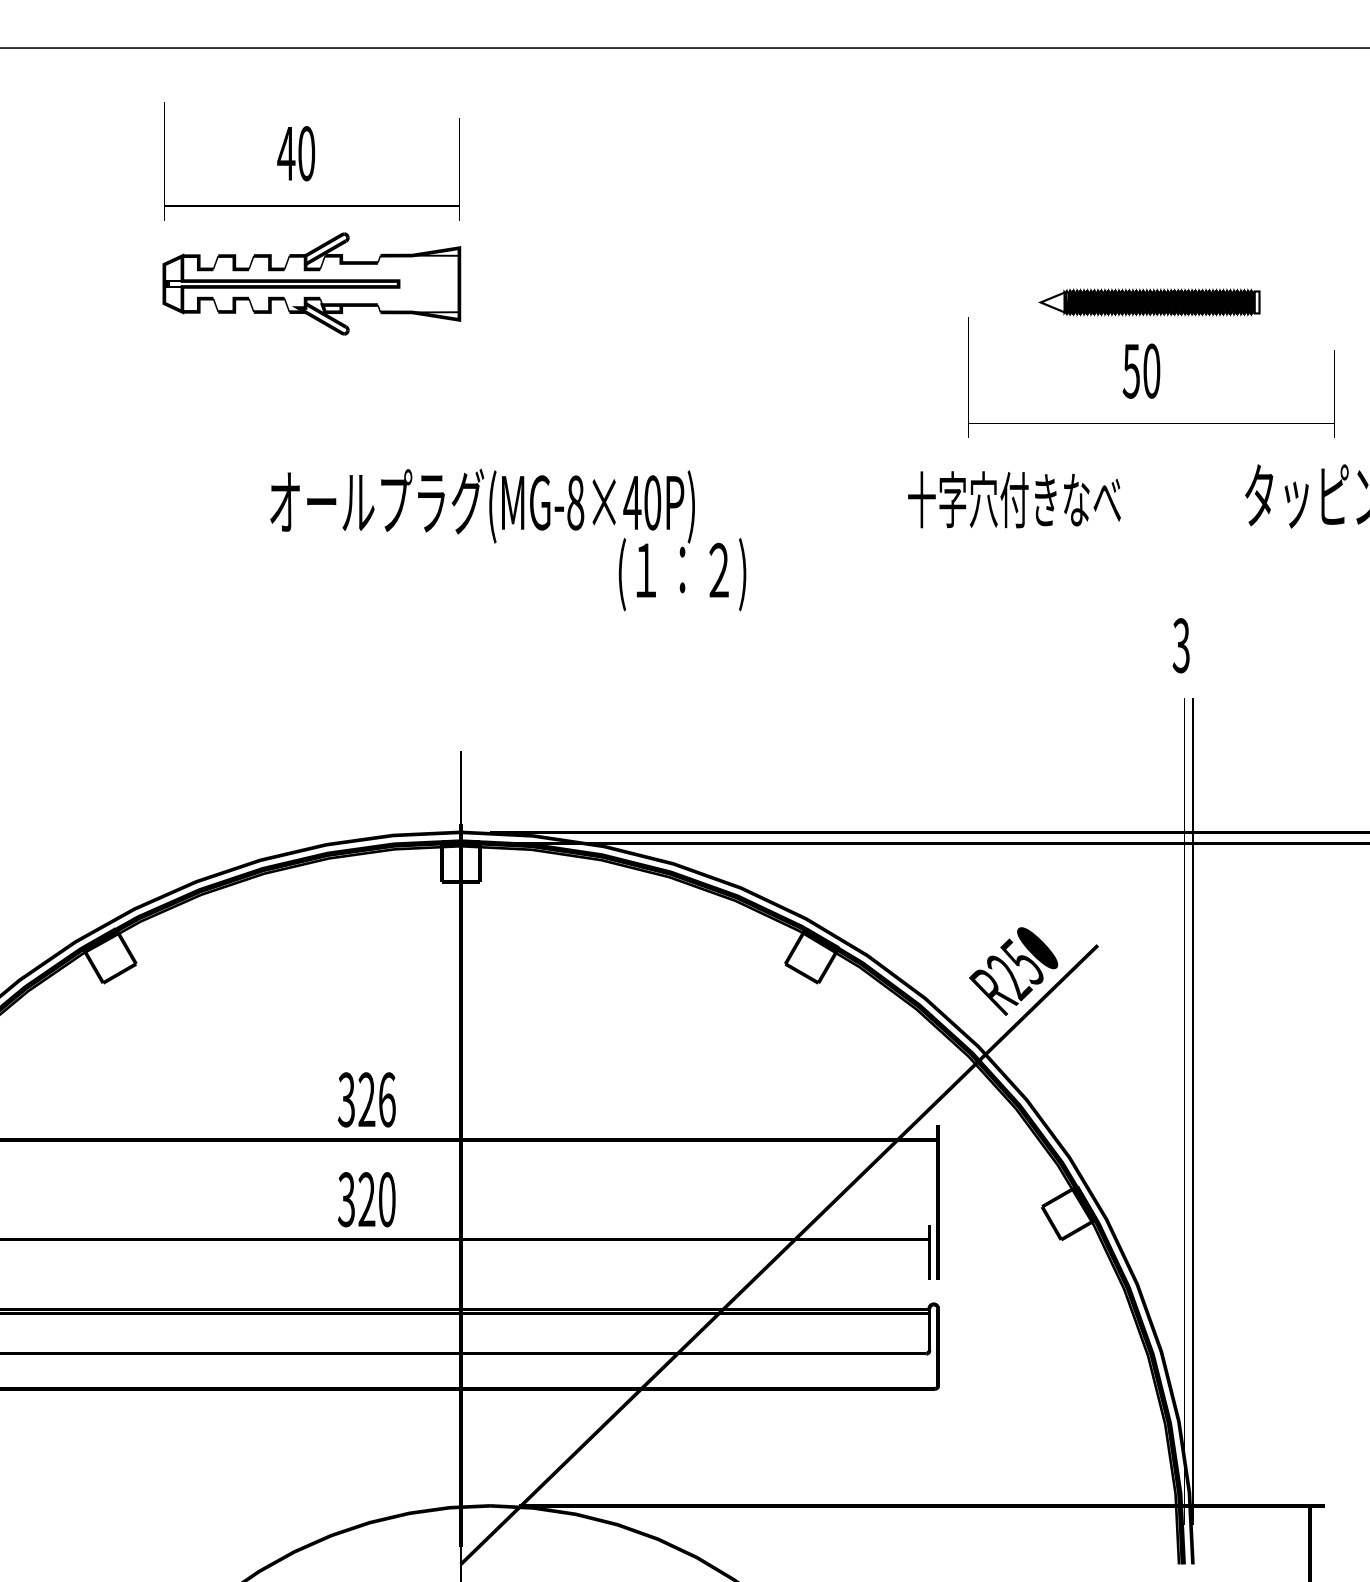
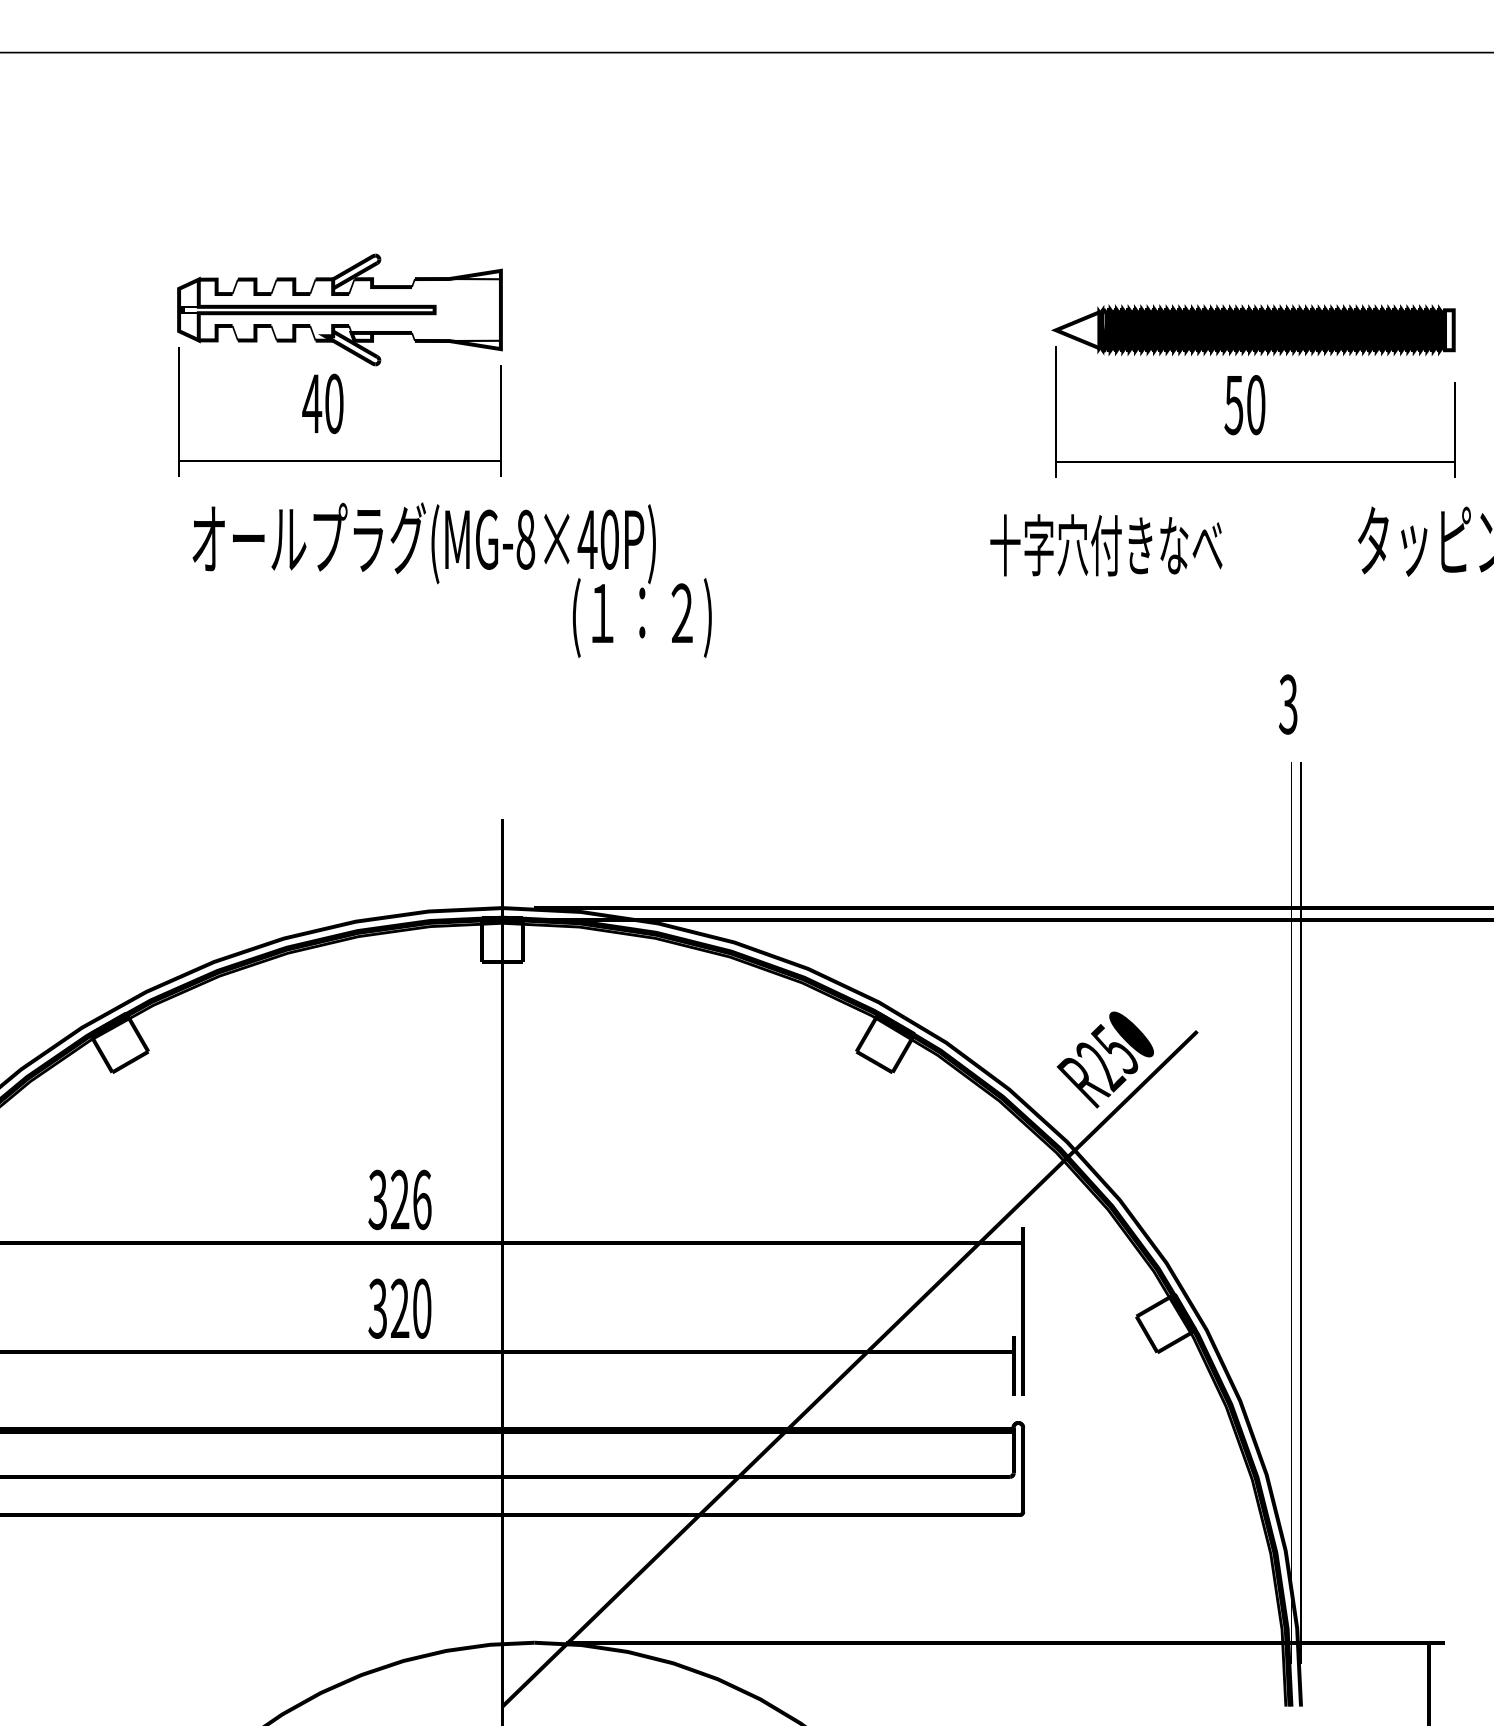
text: (311, 160) -> (339, 411), moved
part: (1149, 301) -> (1253, 329), size x1.67
text: (507, 539) -> (451, 579), moved

